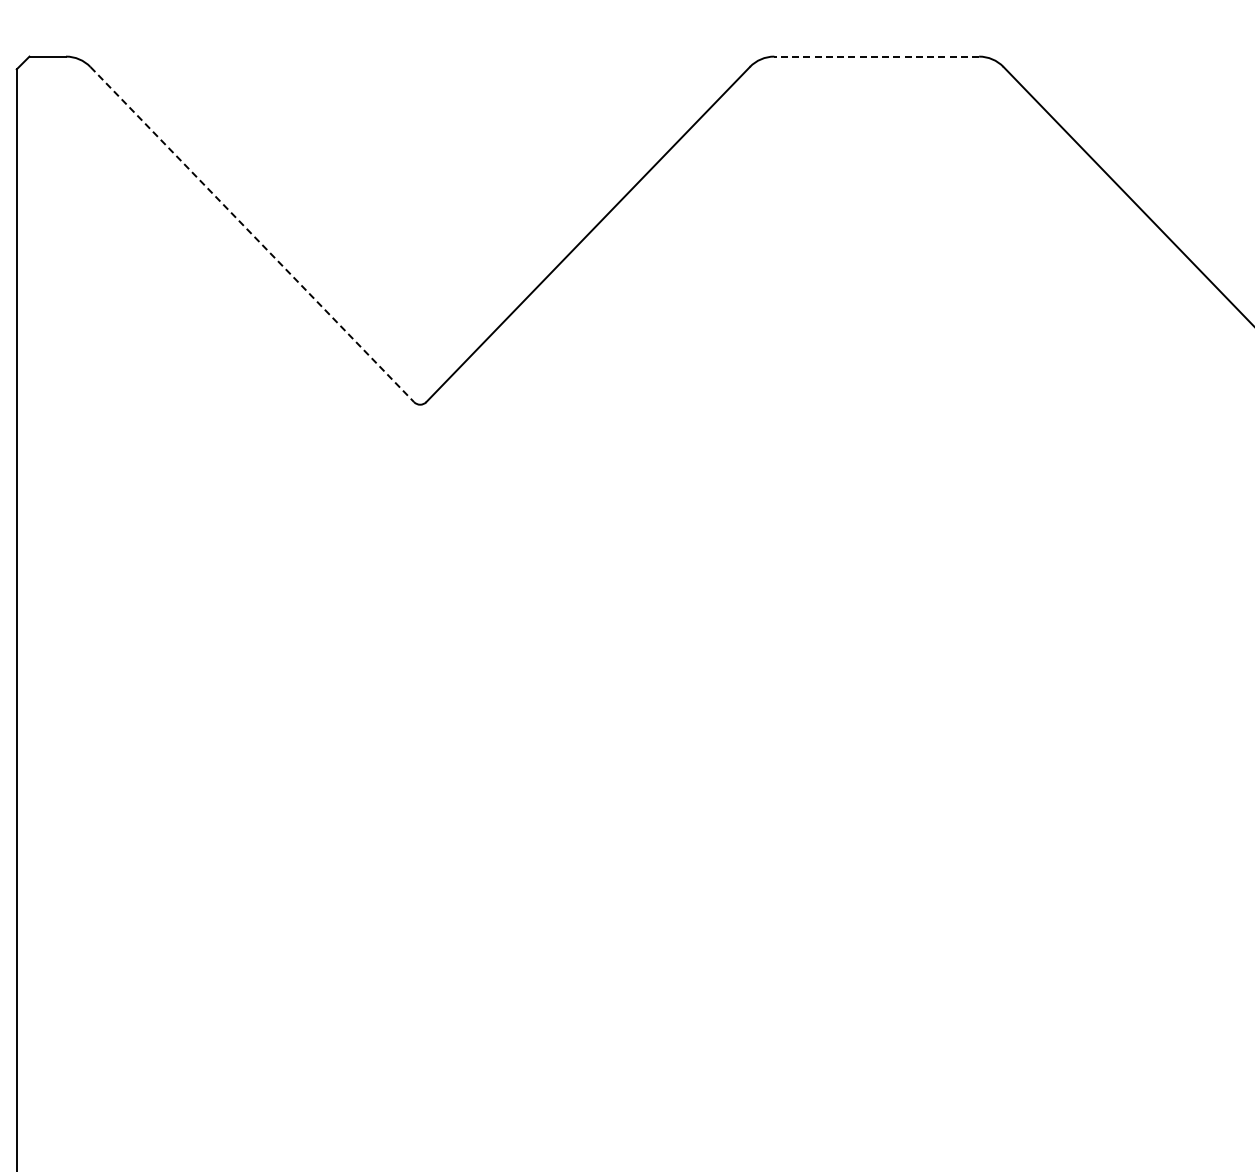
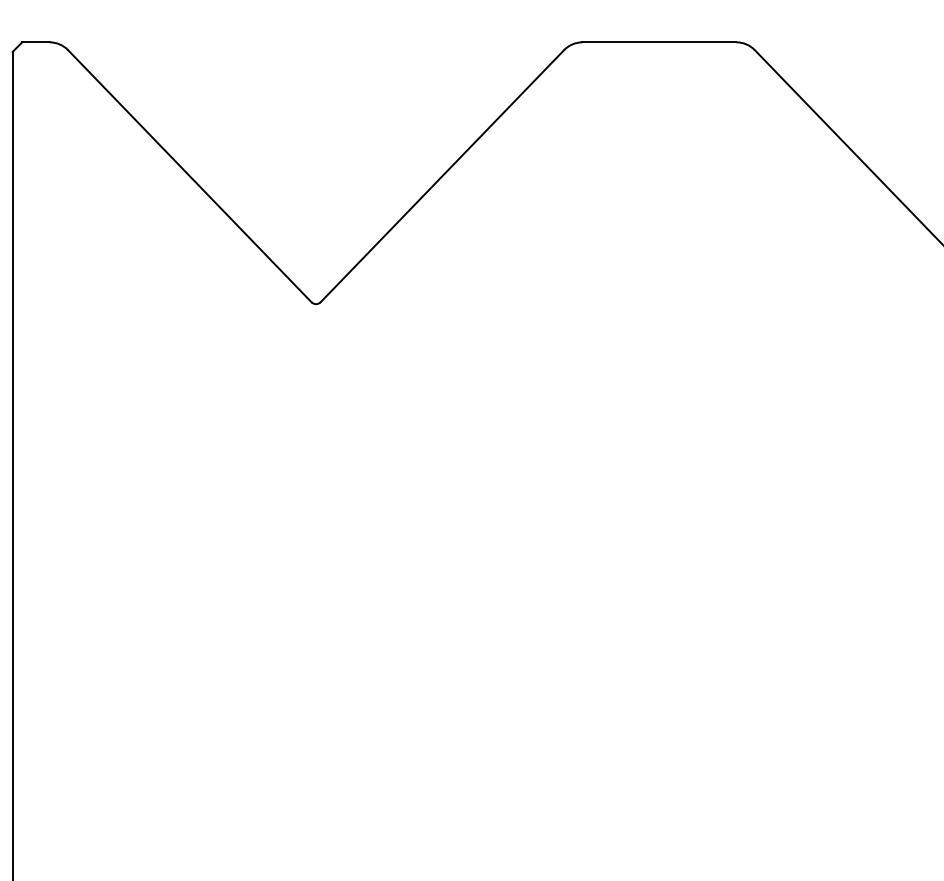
line: (876, 56) -> (659, 42), dashed -> solid
line: (252, 234) -> (189, 176), dashed -> solid

